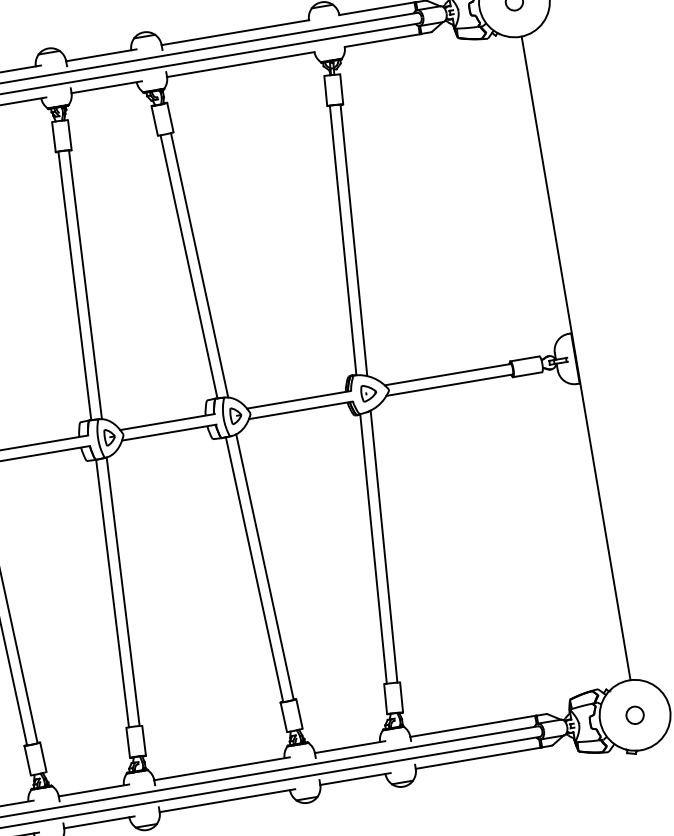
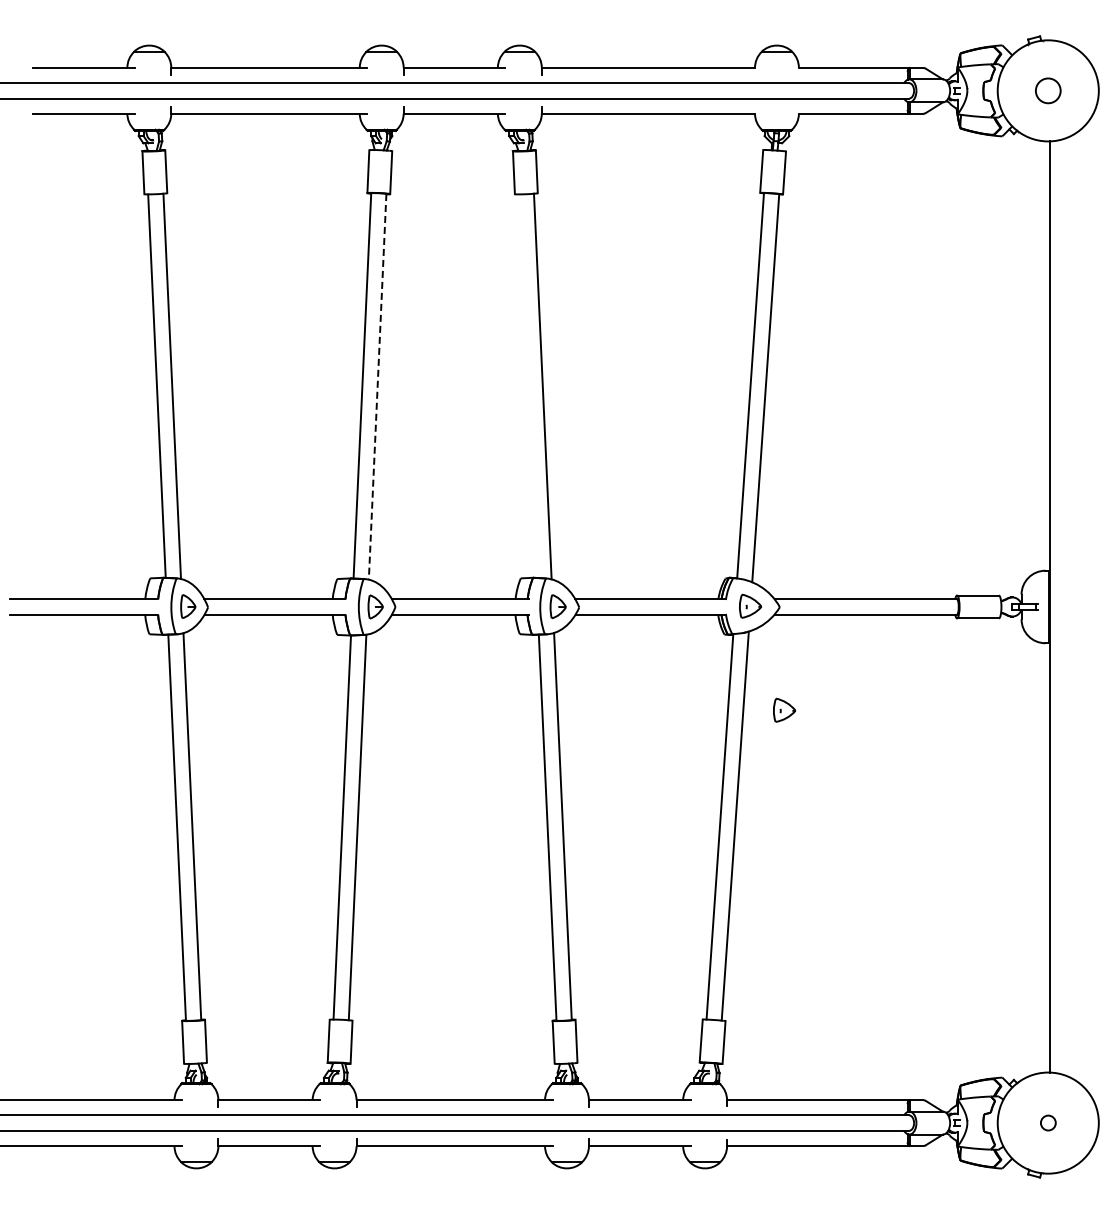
line: (188, 266) -> (527, 385), removed
line: (85, 285) -> (377, 387), solid -> dashed
part: (404, 460) -> (784, 709), added
circle: (635, 714) -> (1048, 1122), size x0.6

